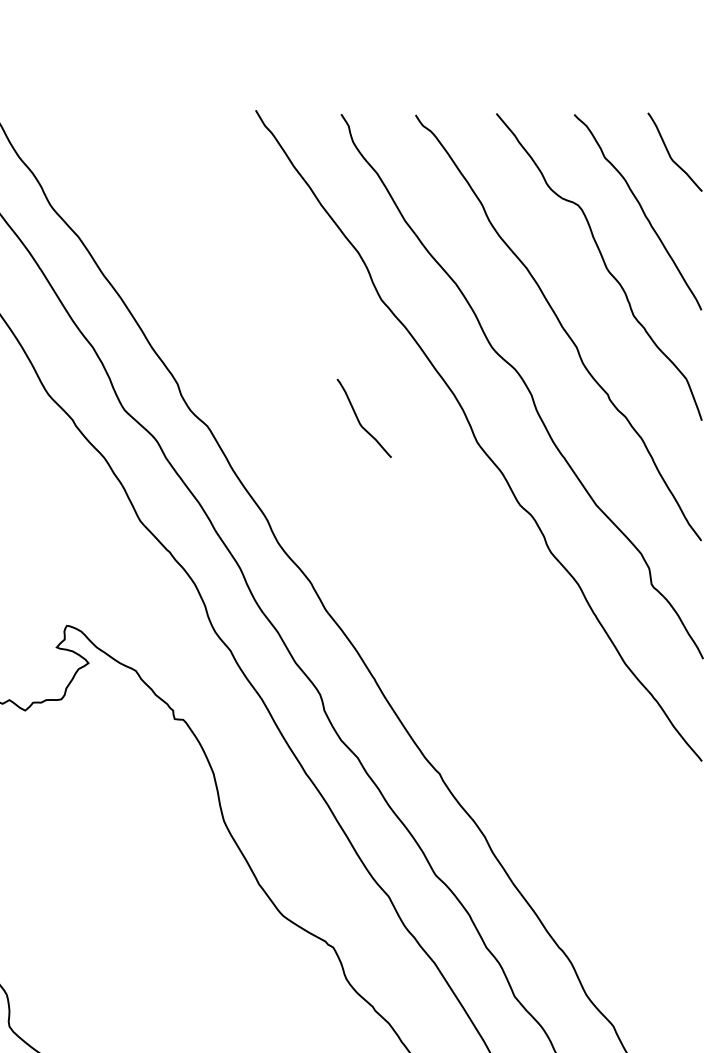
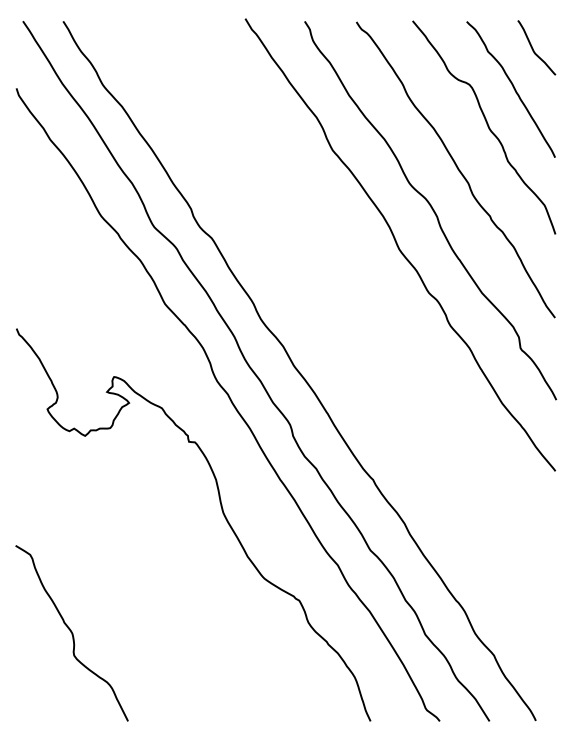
curve: (359, 419) -> (317, 233), removed

